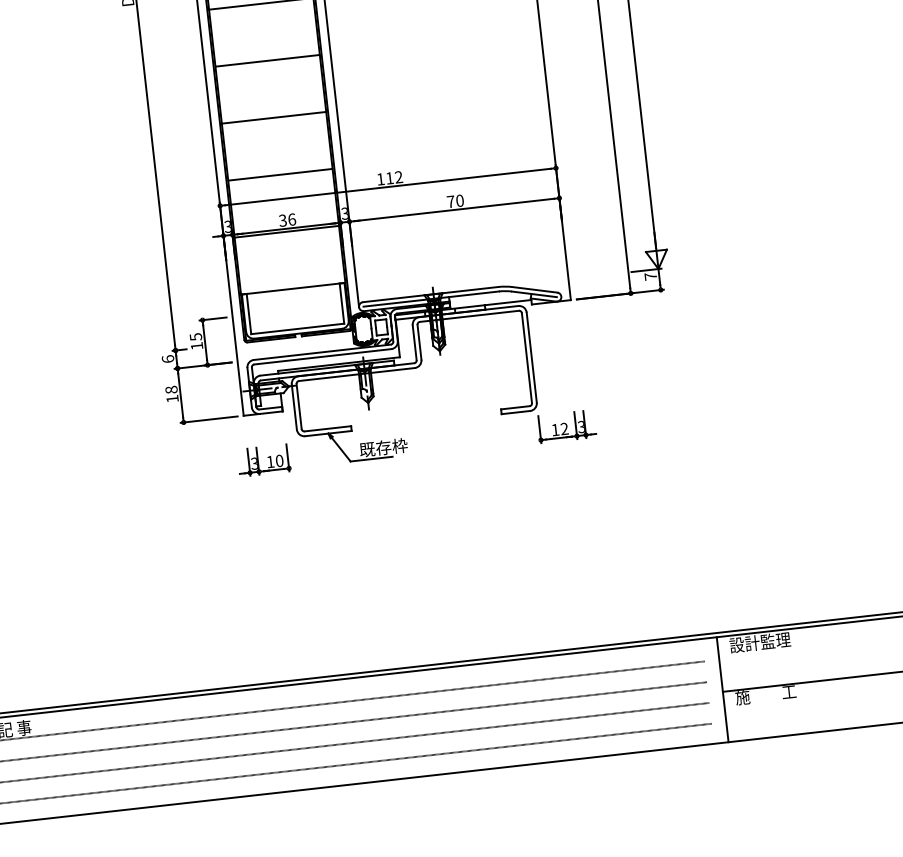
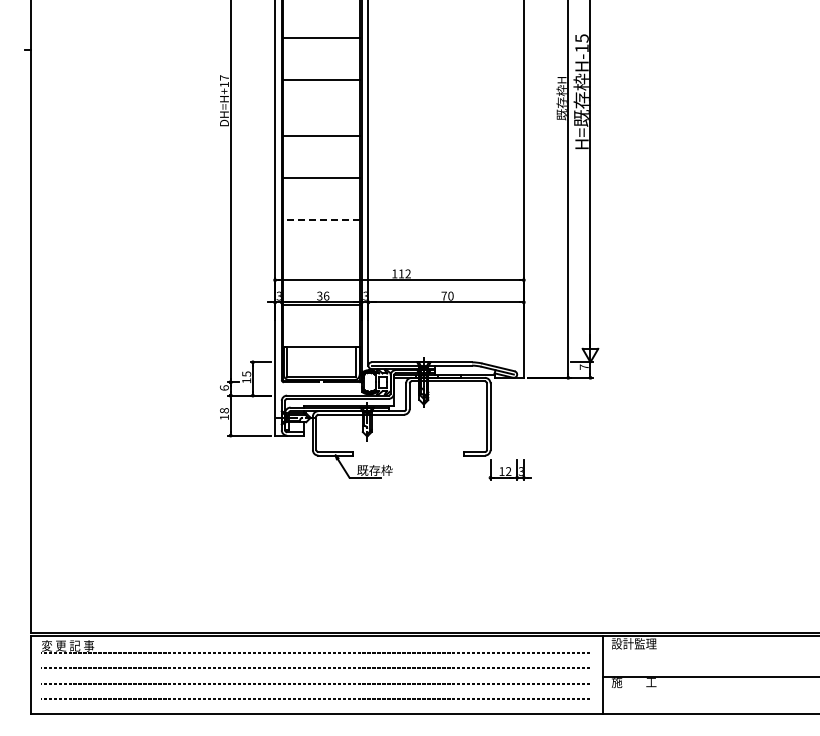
line: (273, 118) -> (321, 220), solid -> dashed
line: (280, 174) -> (321, 262), removed
part: (264, 459) -> (286, 469), removed

